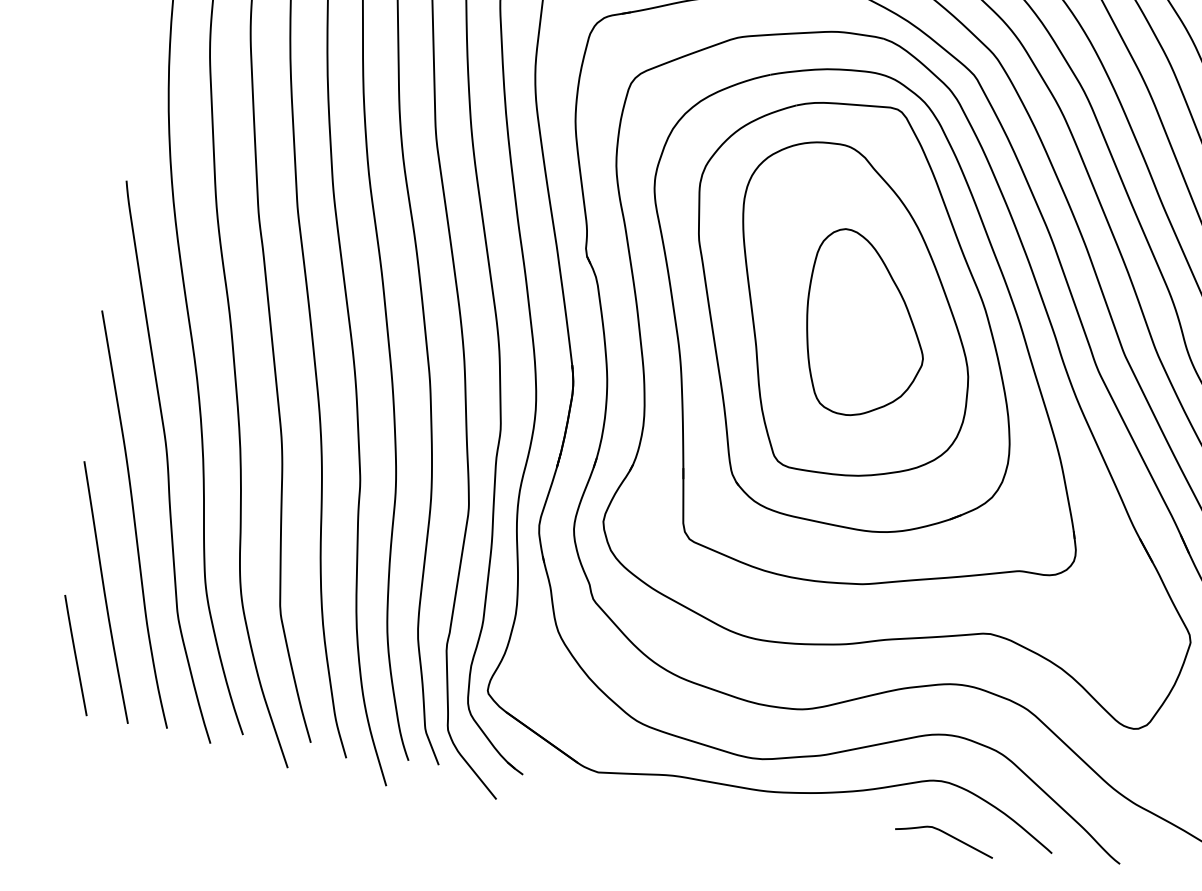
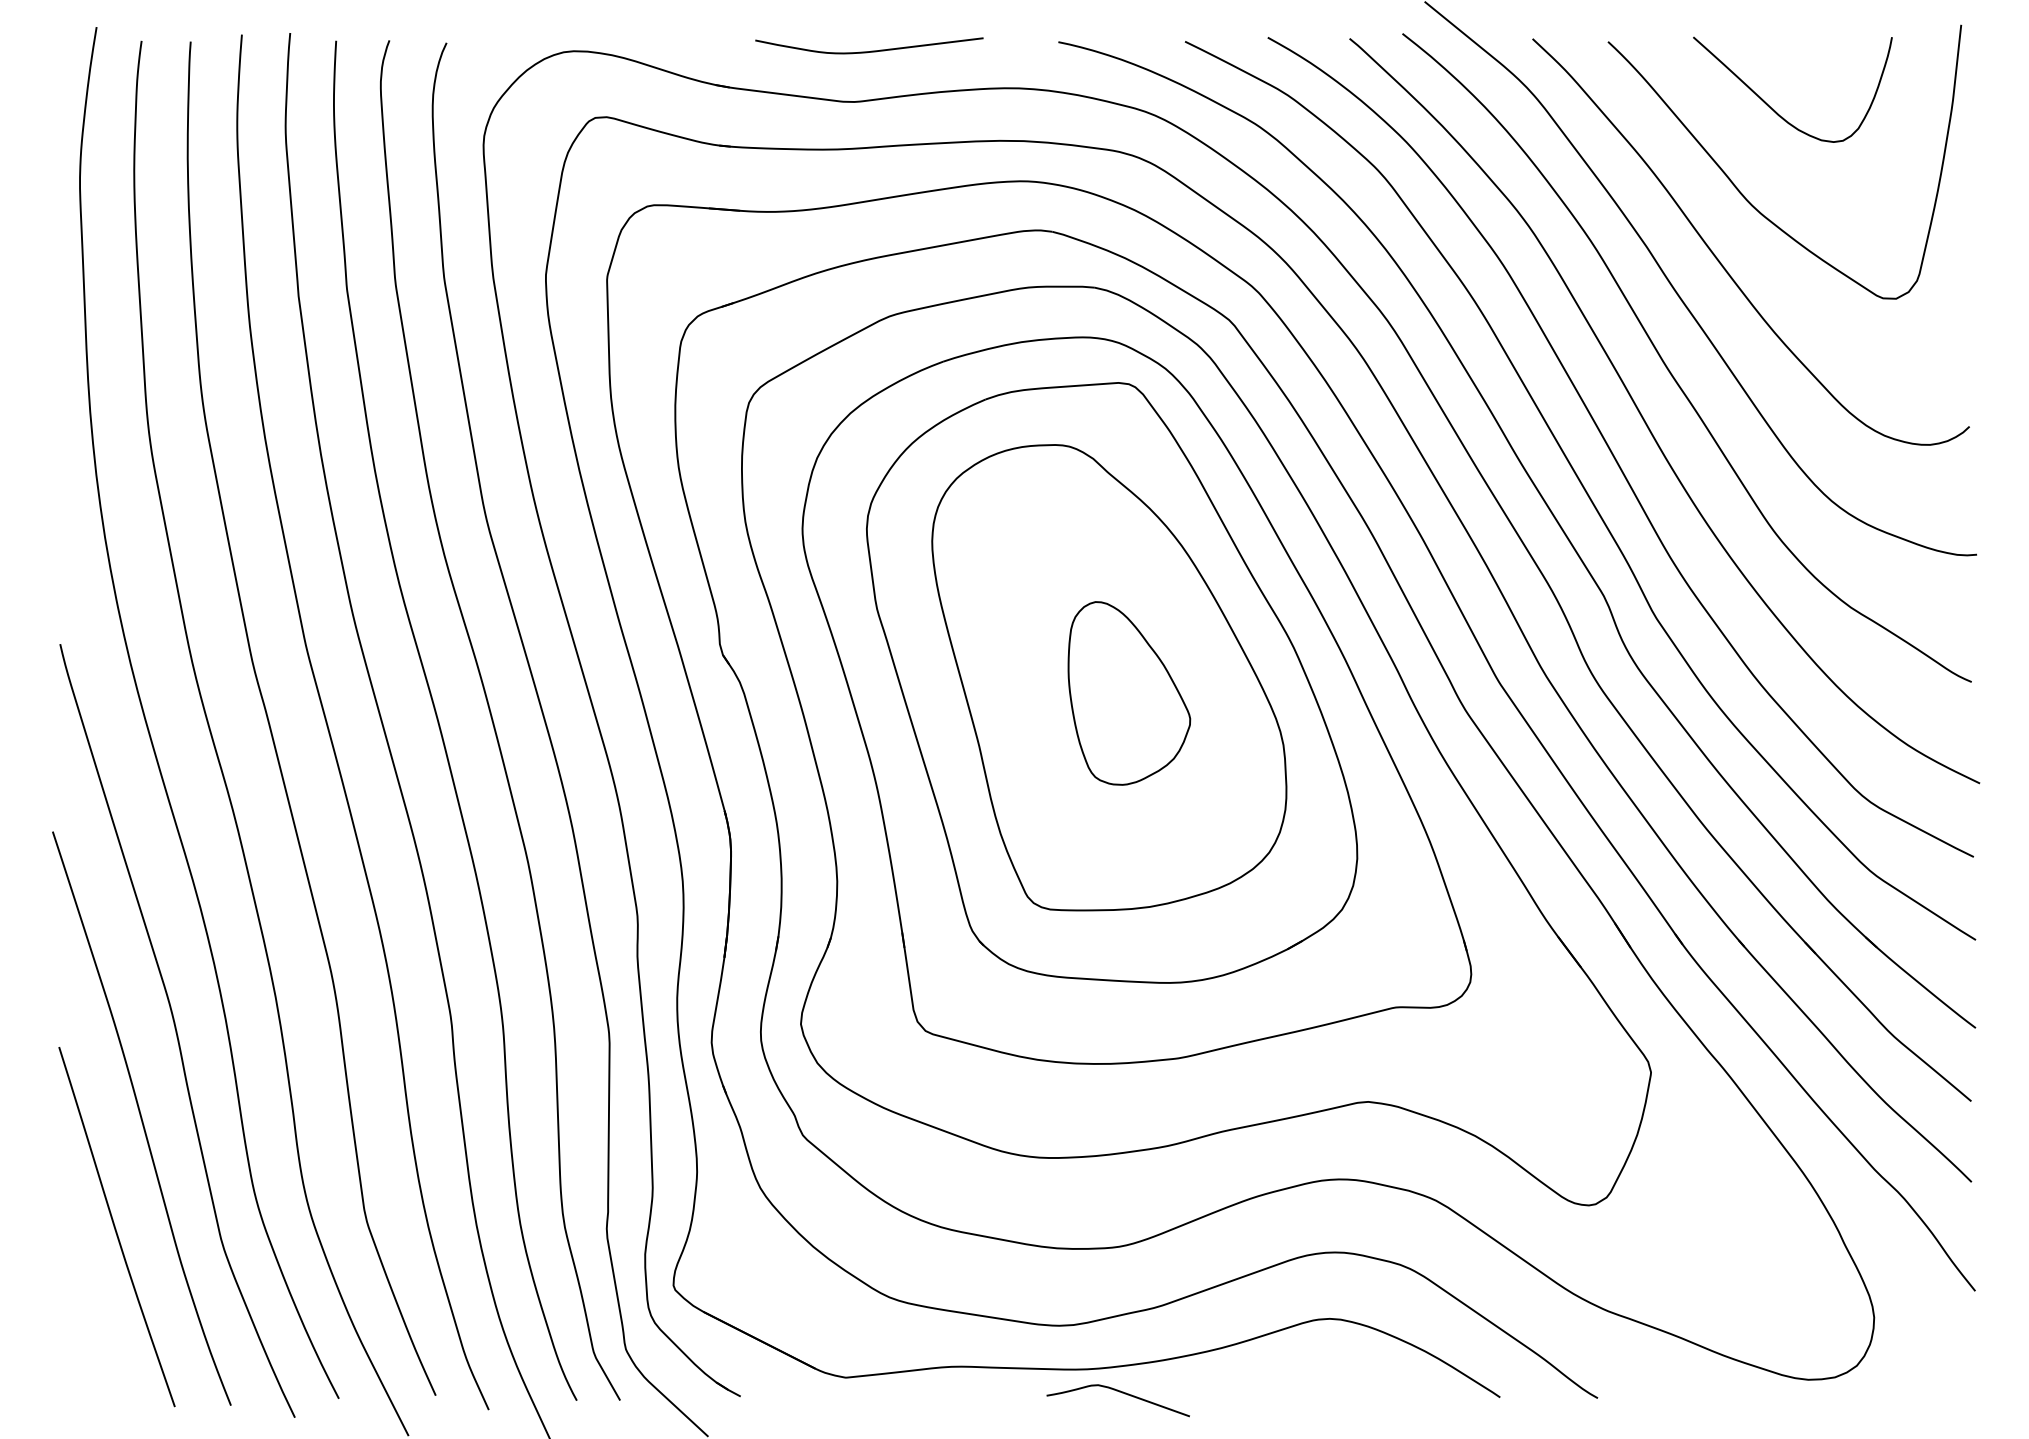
part: (866, 325) -> (1129, 693), size x0.7
line: (75, 655) -> (87, 1321), removed
curve: (946, 834) -> (1119, 1392), moved

